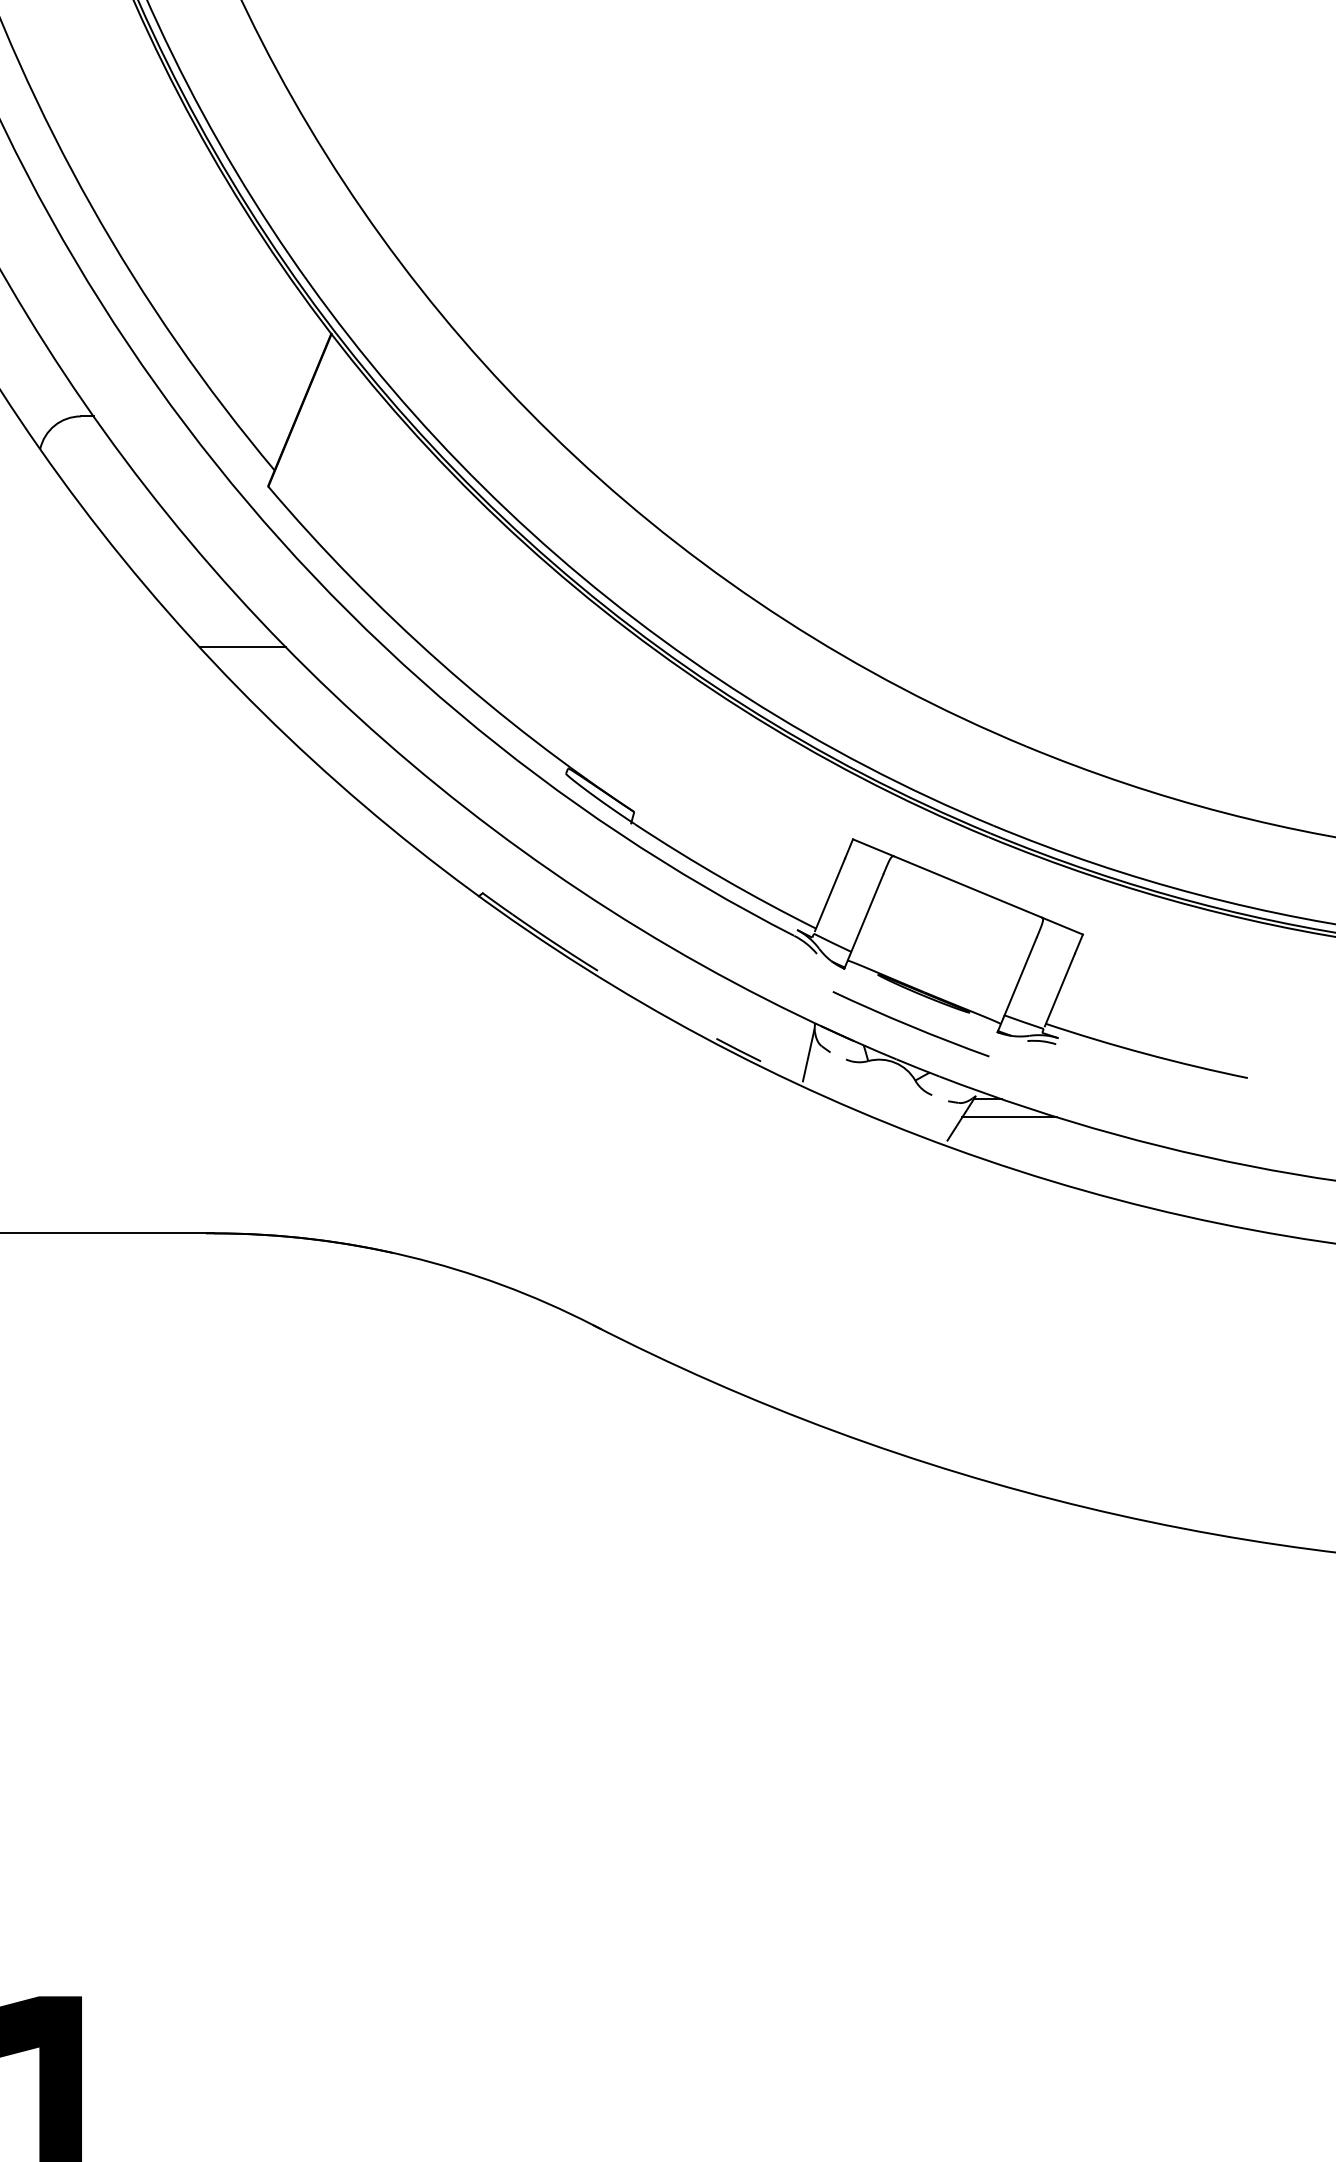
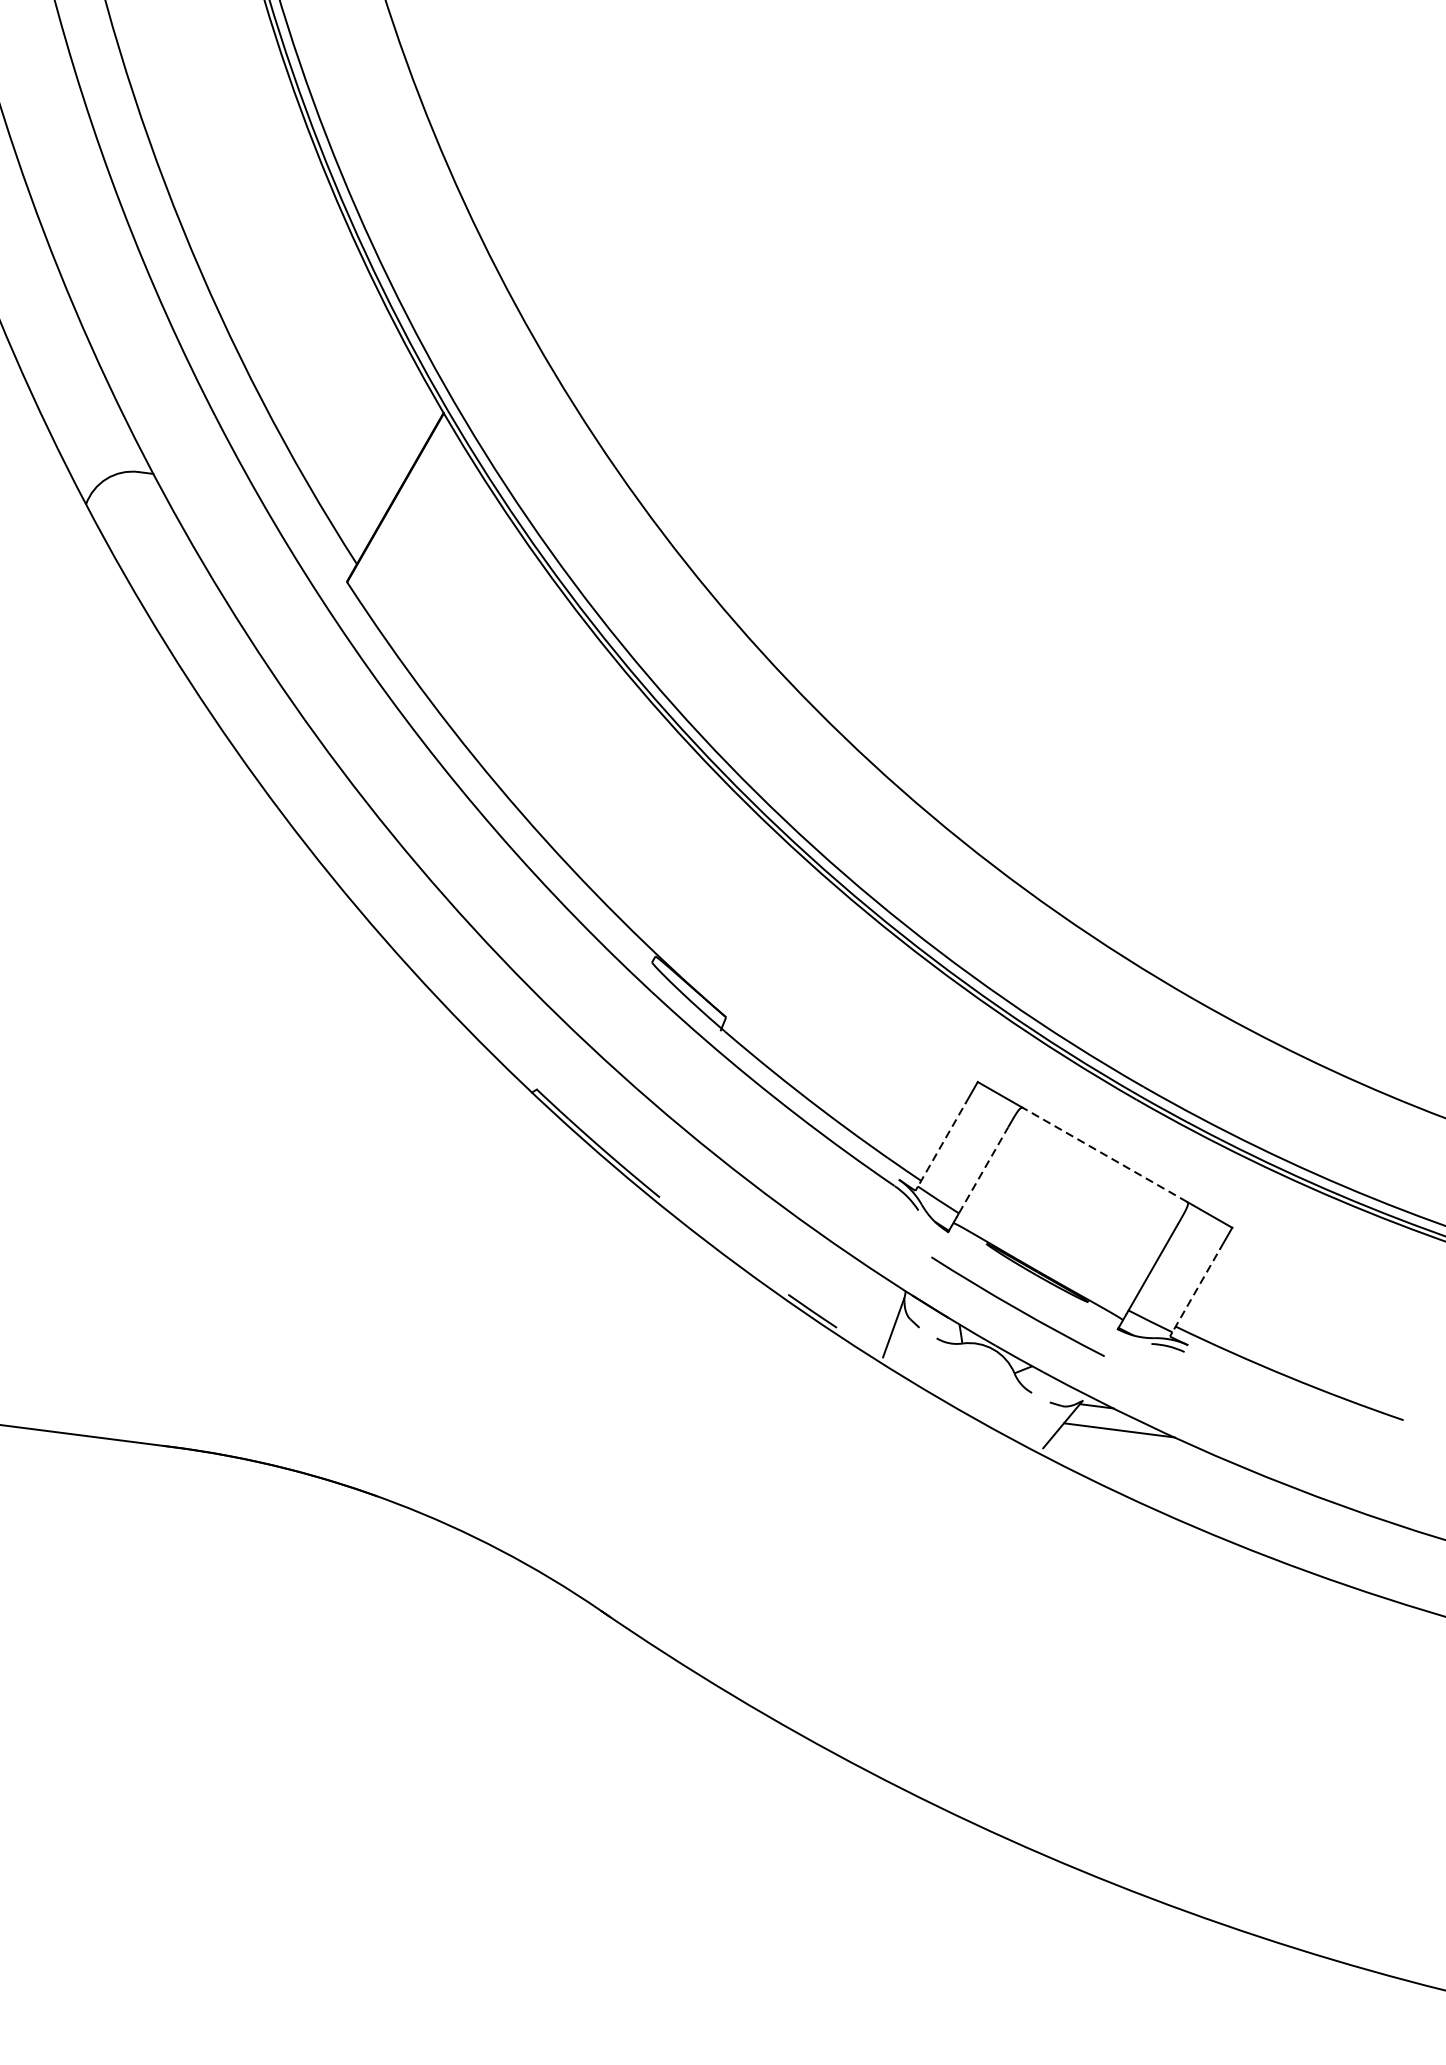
line: (242, 647) -> (292, 766), removed
line: (967, 886) -> (1104, 1154), solid -> dashed
line: (830, 894) -> (943, 1143), solid -> dashed
line: (867, 913) -> (983, 1170), solid -> dashed
line: (1060, 989) -> (1197, 1288), solid -> dashed

